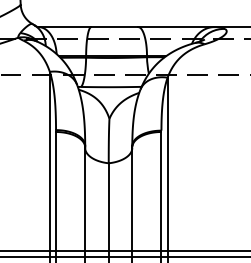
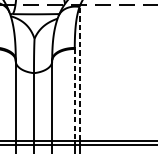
line: (167, 164) -> (79, 74), solid -> dashed
line: (161, 191) -> (74, 94), solid -> dashed

